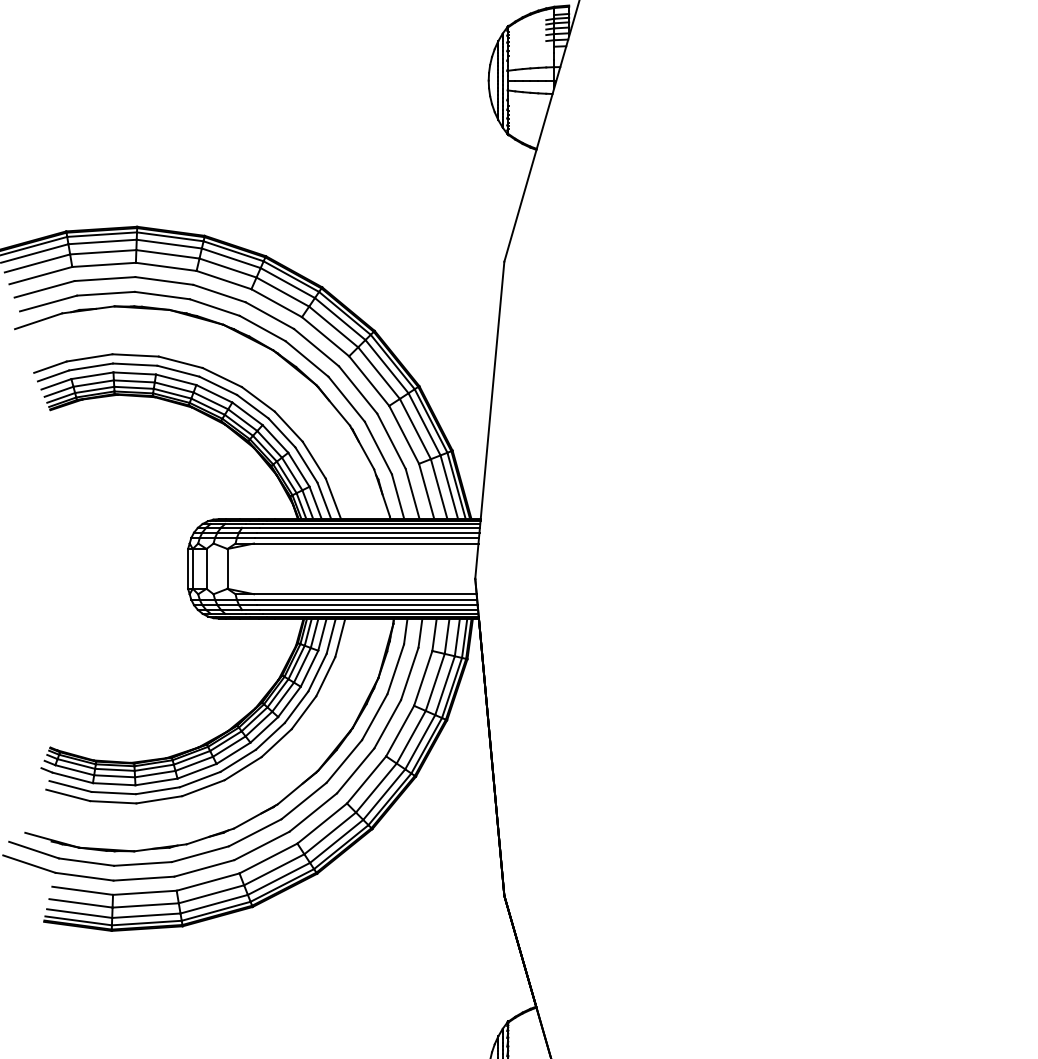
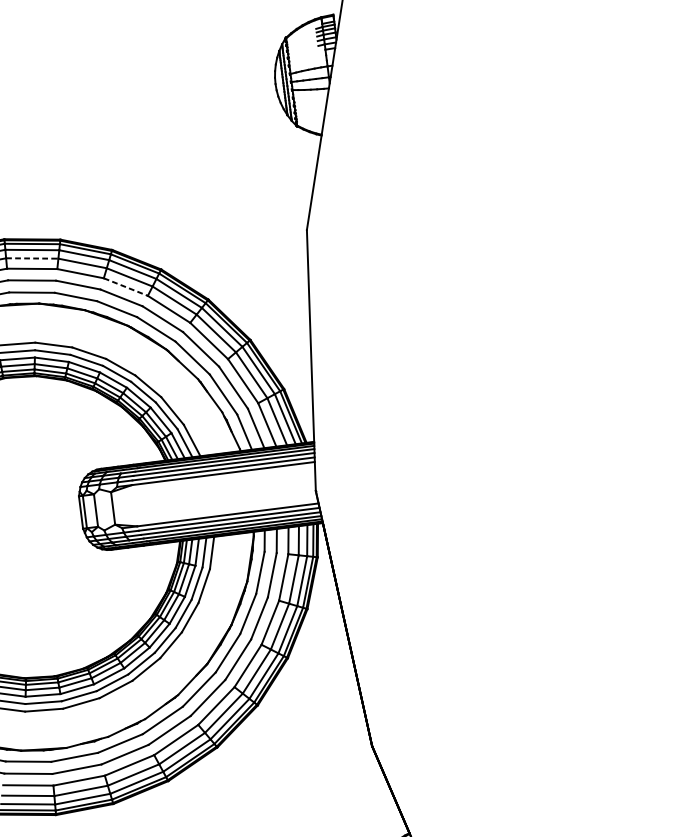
line: (167, 254) -> (31, 258), solid -> dashed
line: (276, 303) -> (125, 287), solid -> dashed

